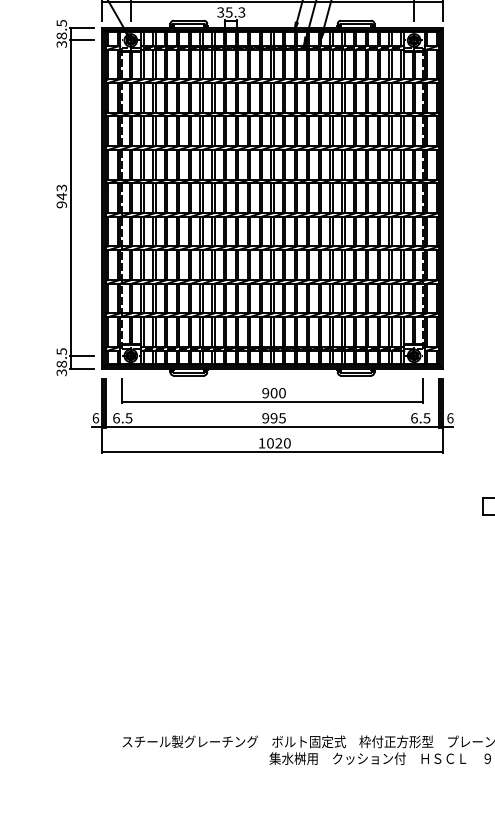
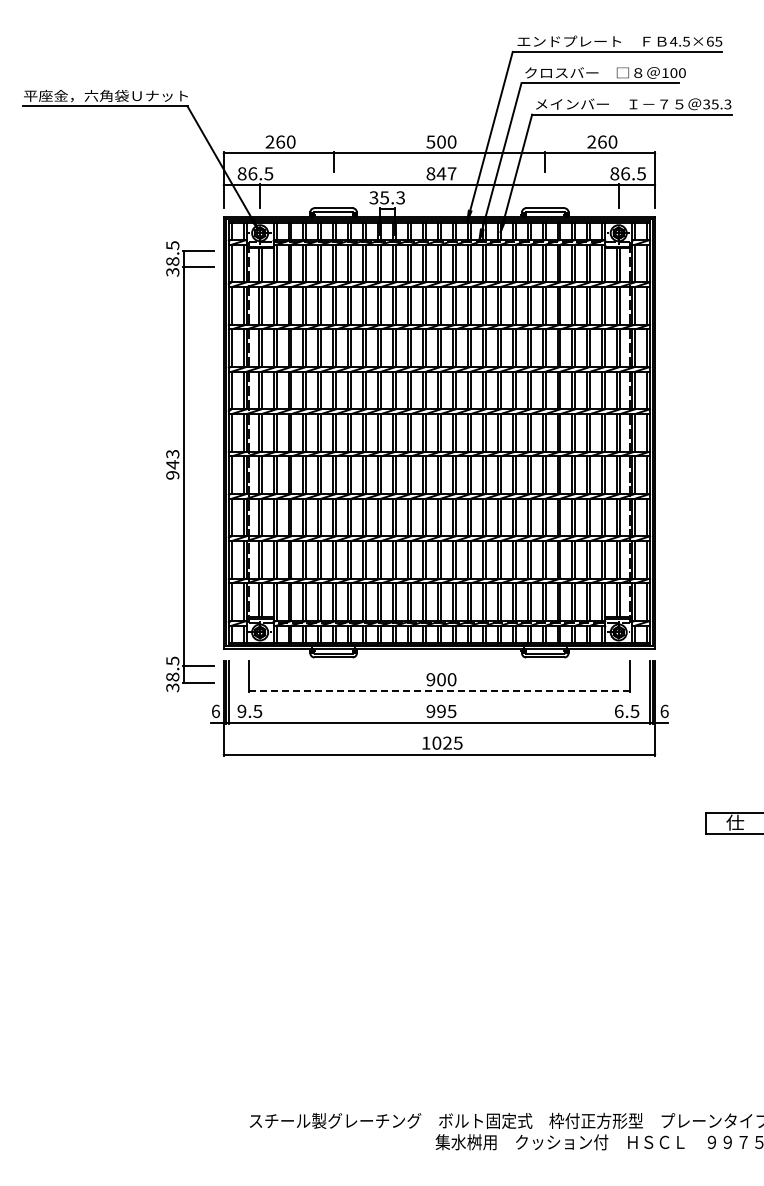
part: (75, 197) -> (190, 466), moved
line: (272, 402) -> (439, 691), solid -> dashed
text: (116, 417) -> (241, 710), 6.5 -> 9.5
text: (286, 442) -> (457, 742), 1020 -> 1025

